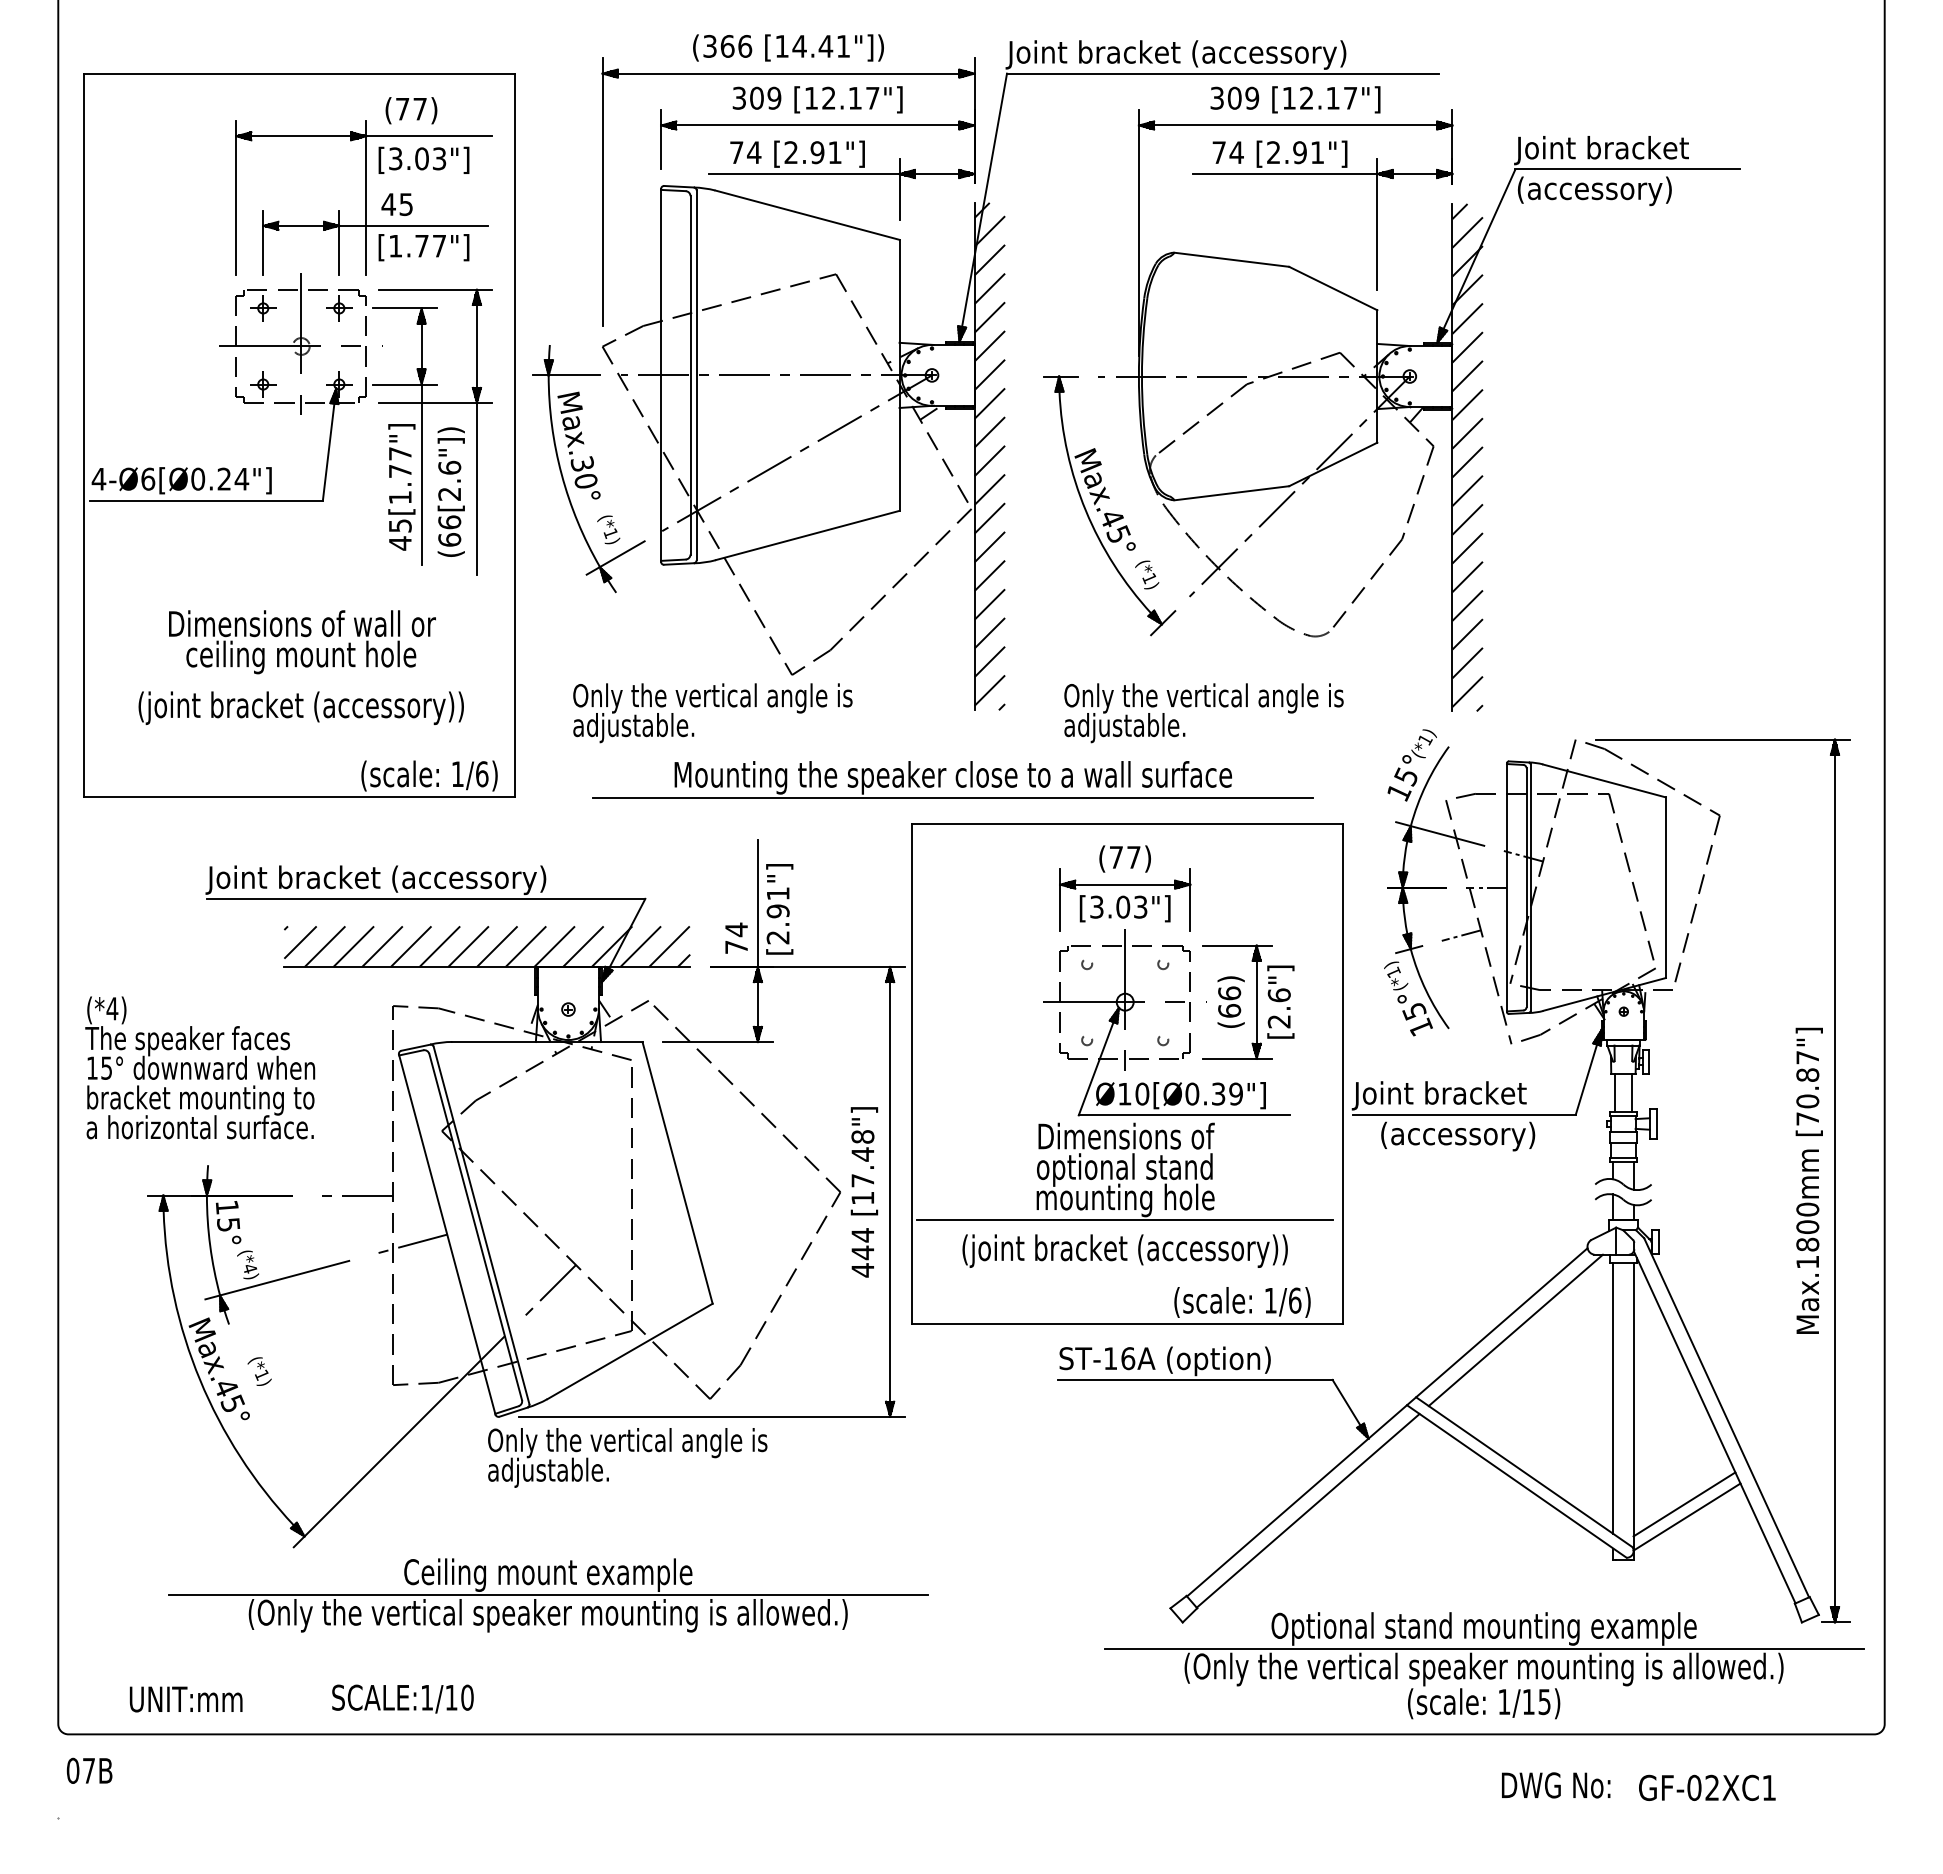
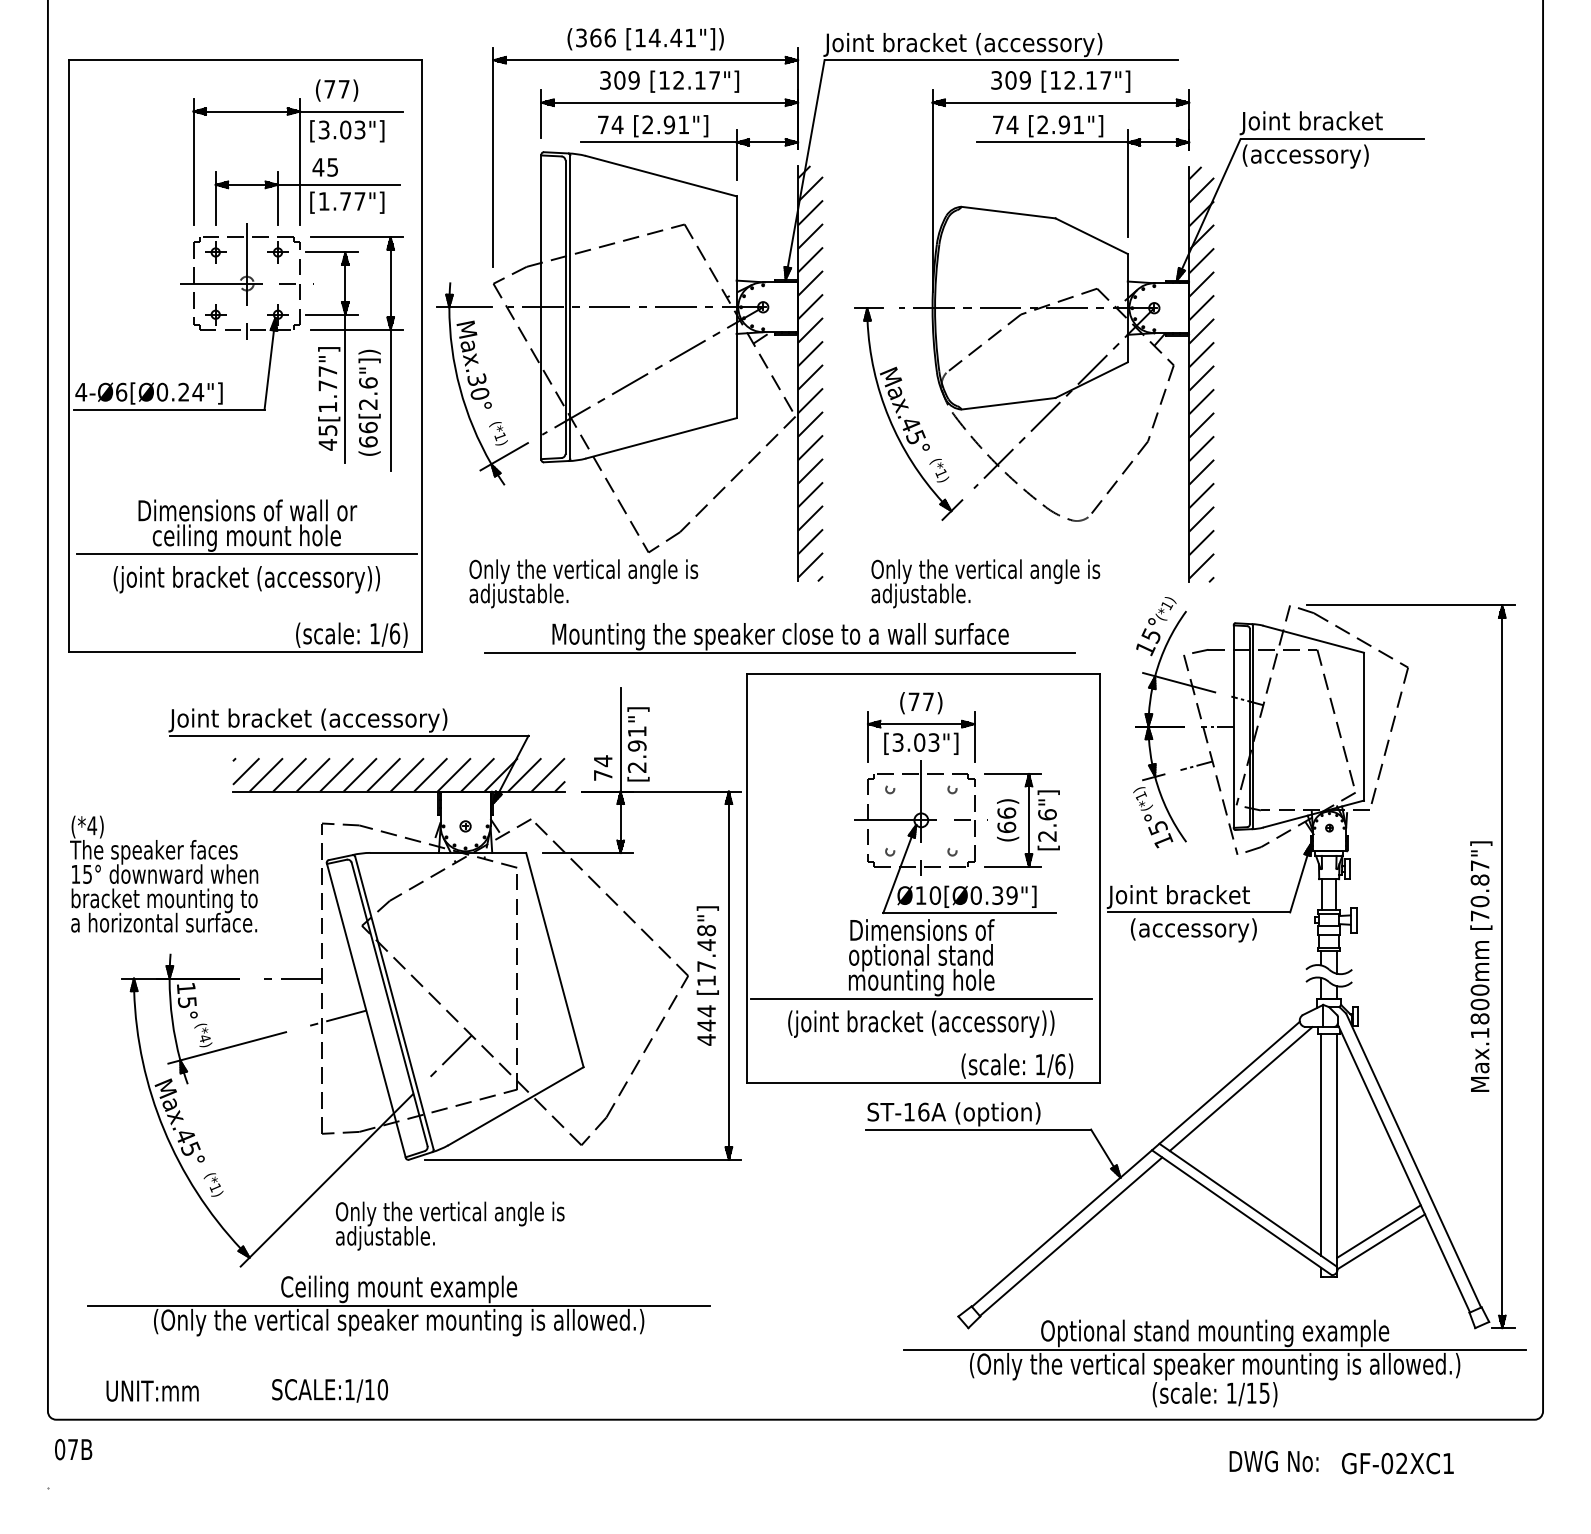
line: (301, 677) -> (247, 554), added
text: (259, 1371) -> (213, 1184), moved
text: (627, 1457) -> (450, 1225), moved
part: (548, 1595) -> (399, 1306), moved

